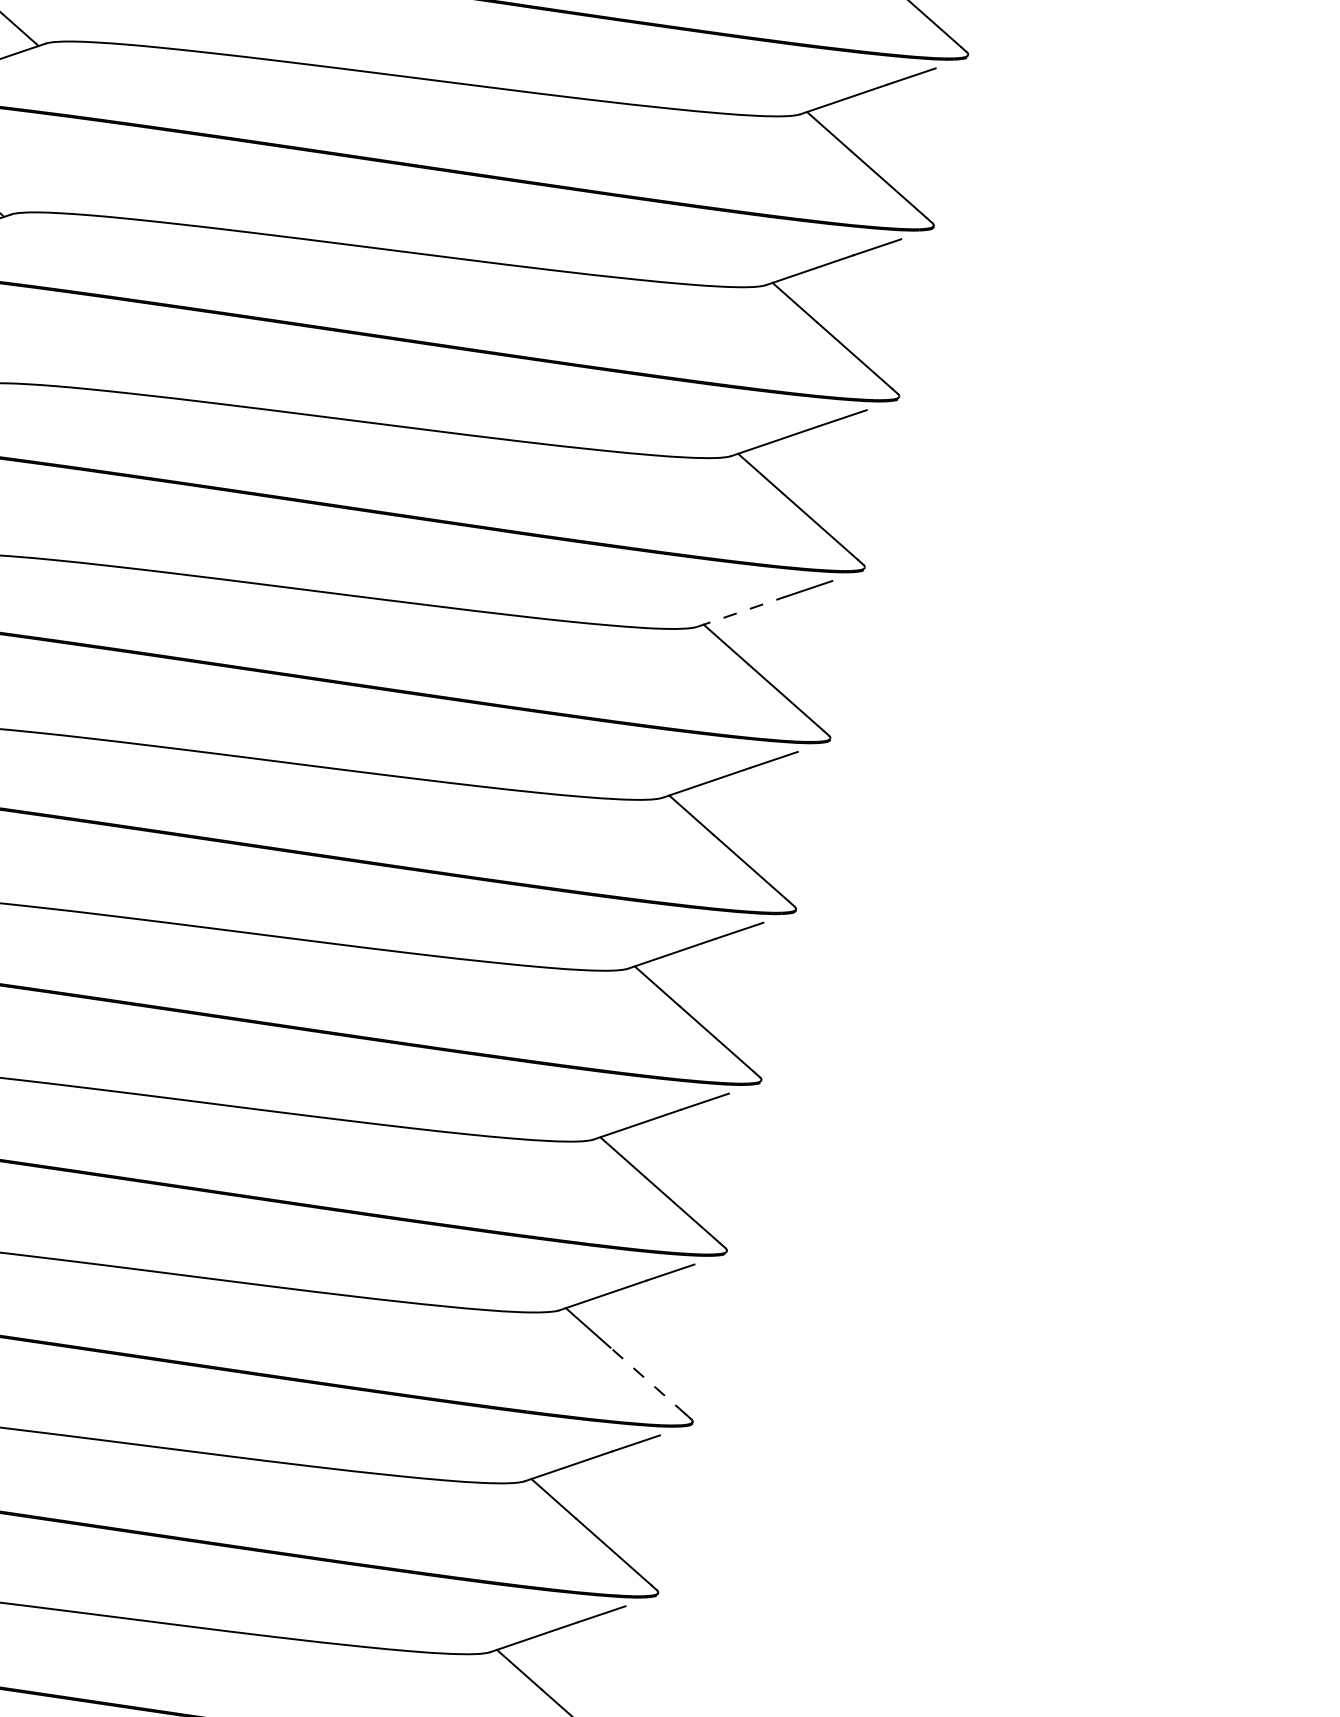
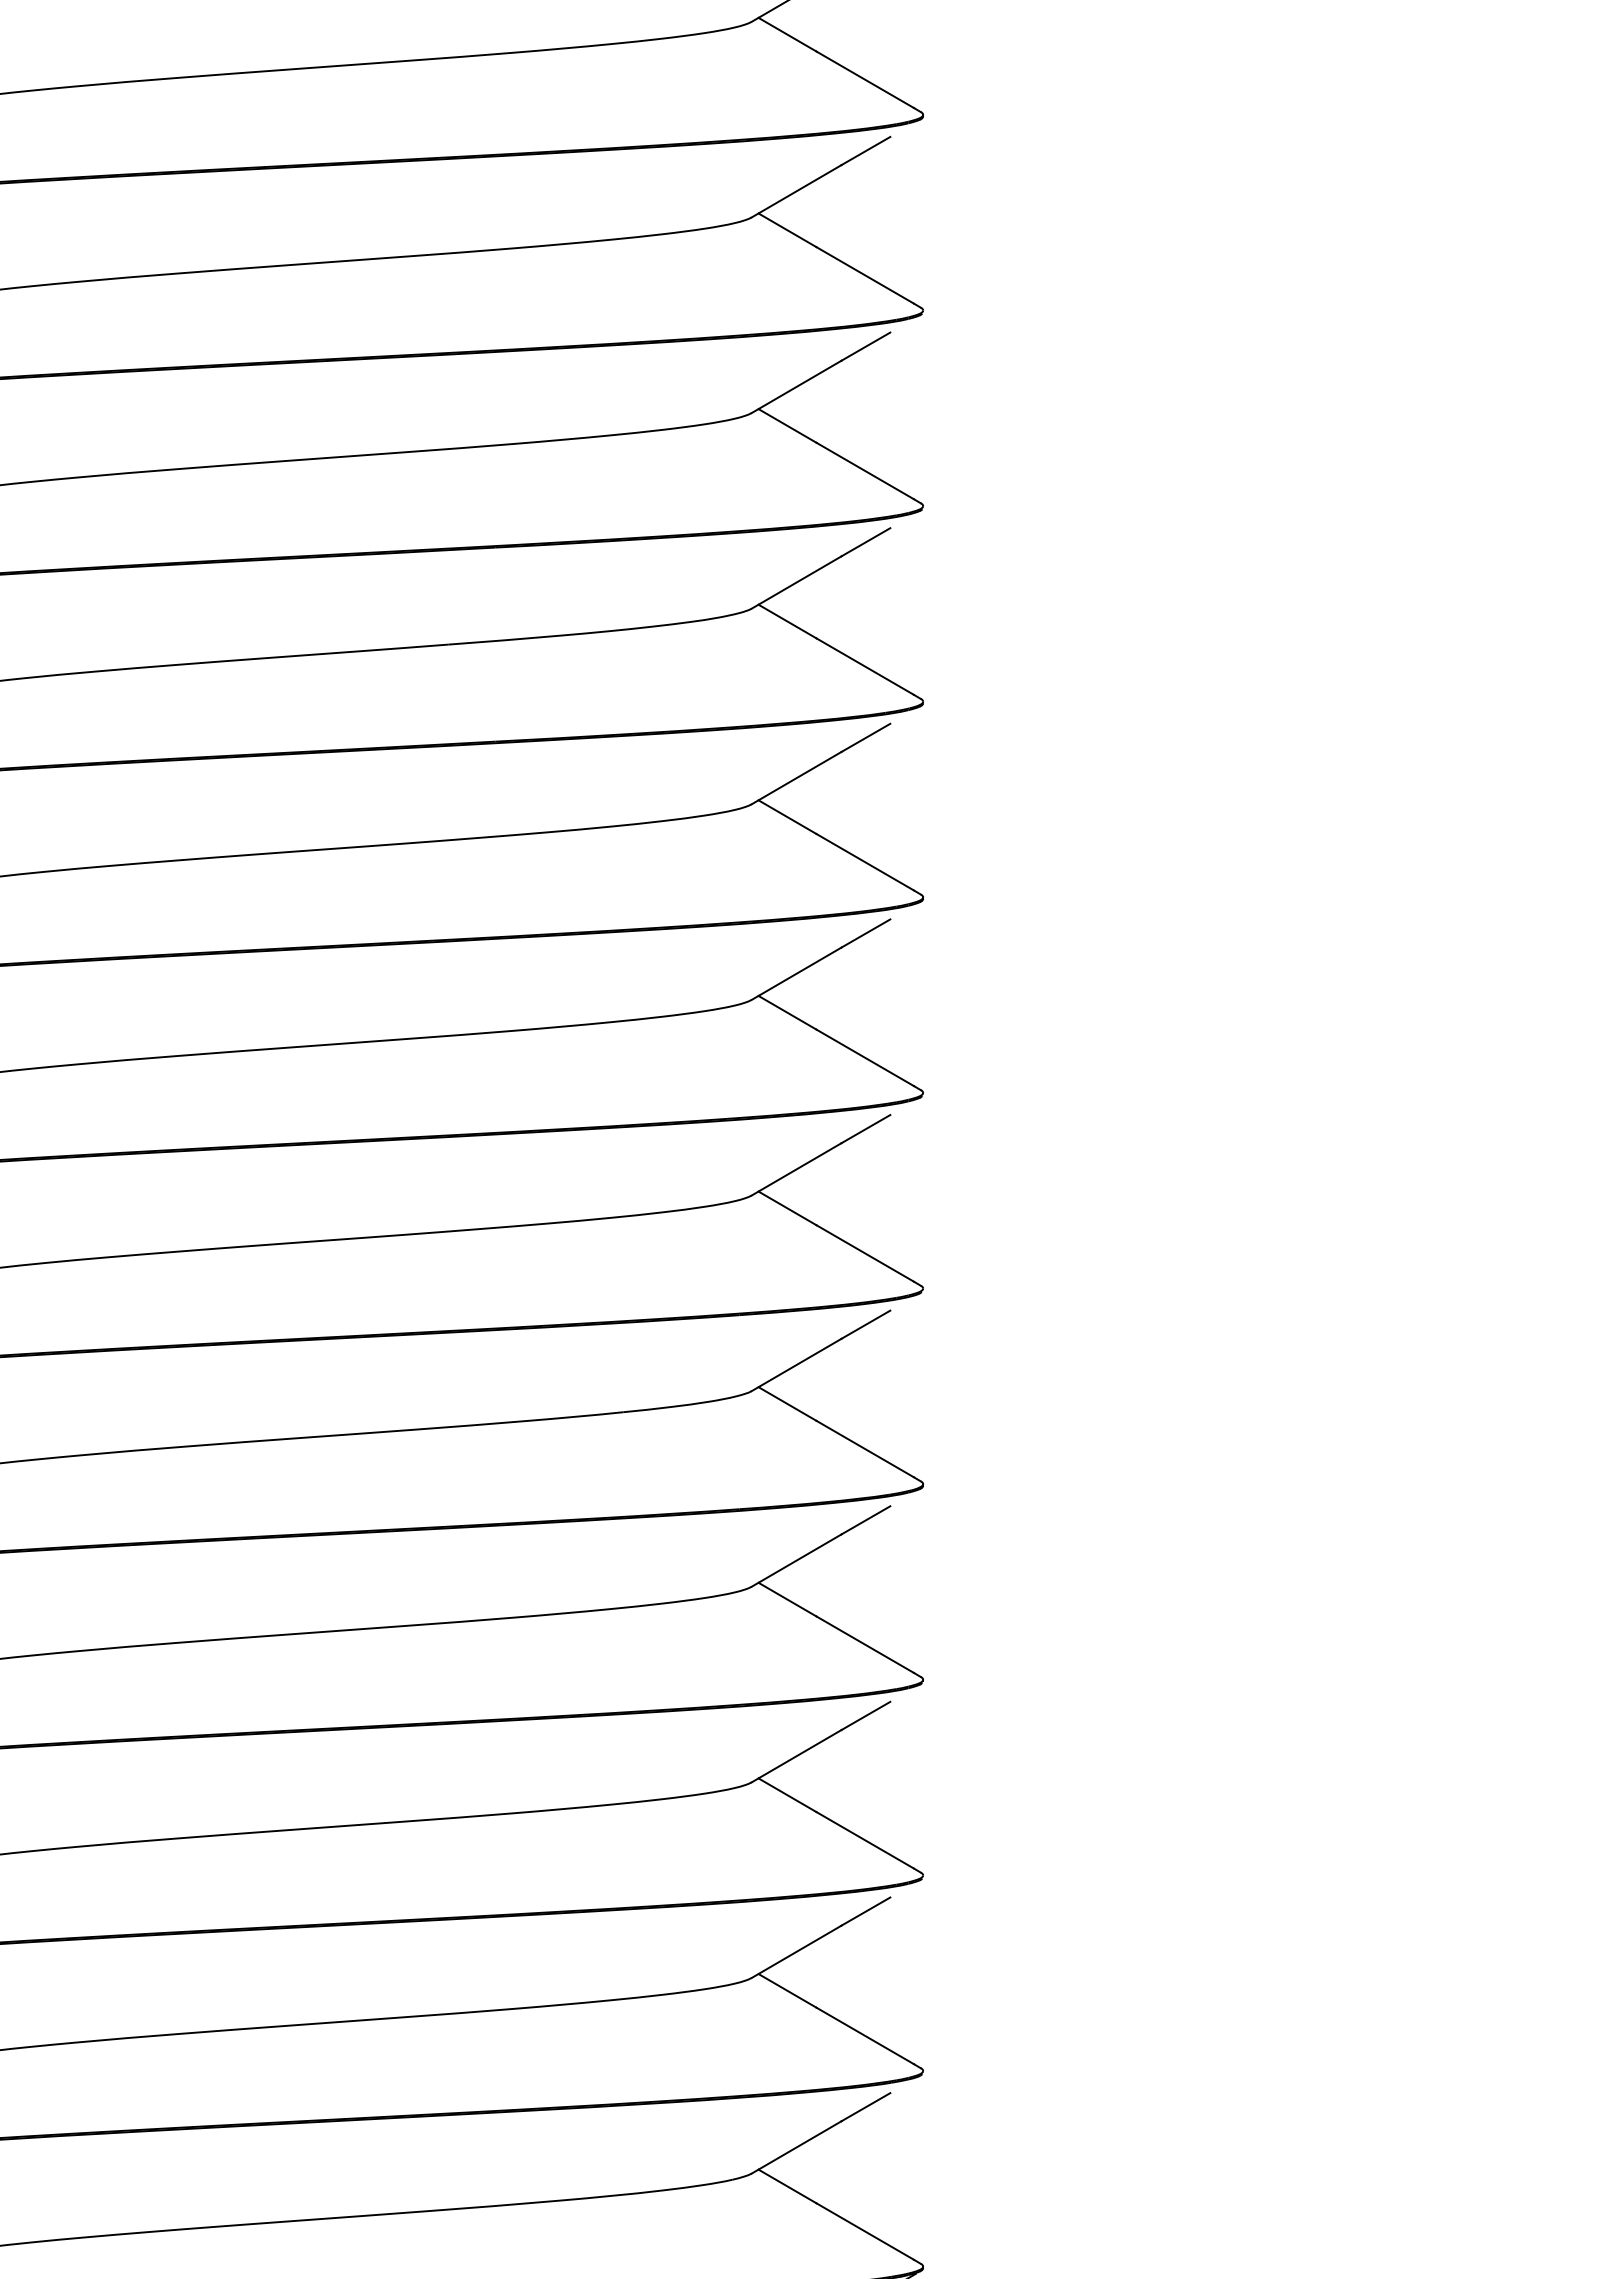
line: (740, 611) -> (796, 582), dashed -> solid
line: (647, 1380) -> (864, 1448), dashed -> solid

